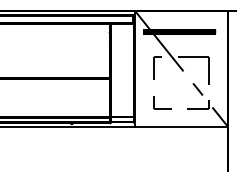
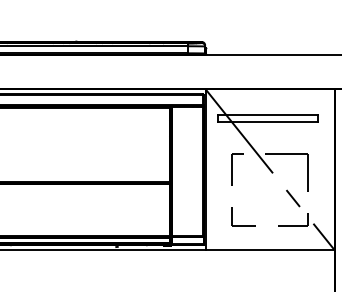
hatch: (179, 32) -> (267, 118), removed

